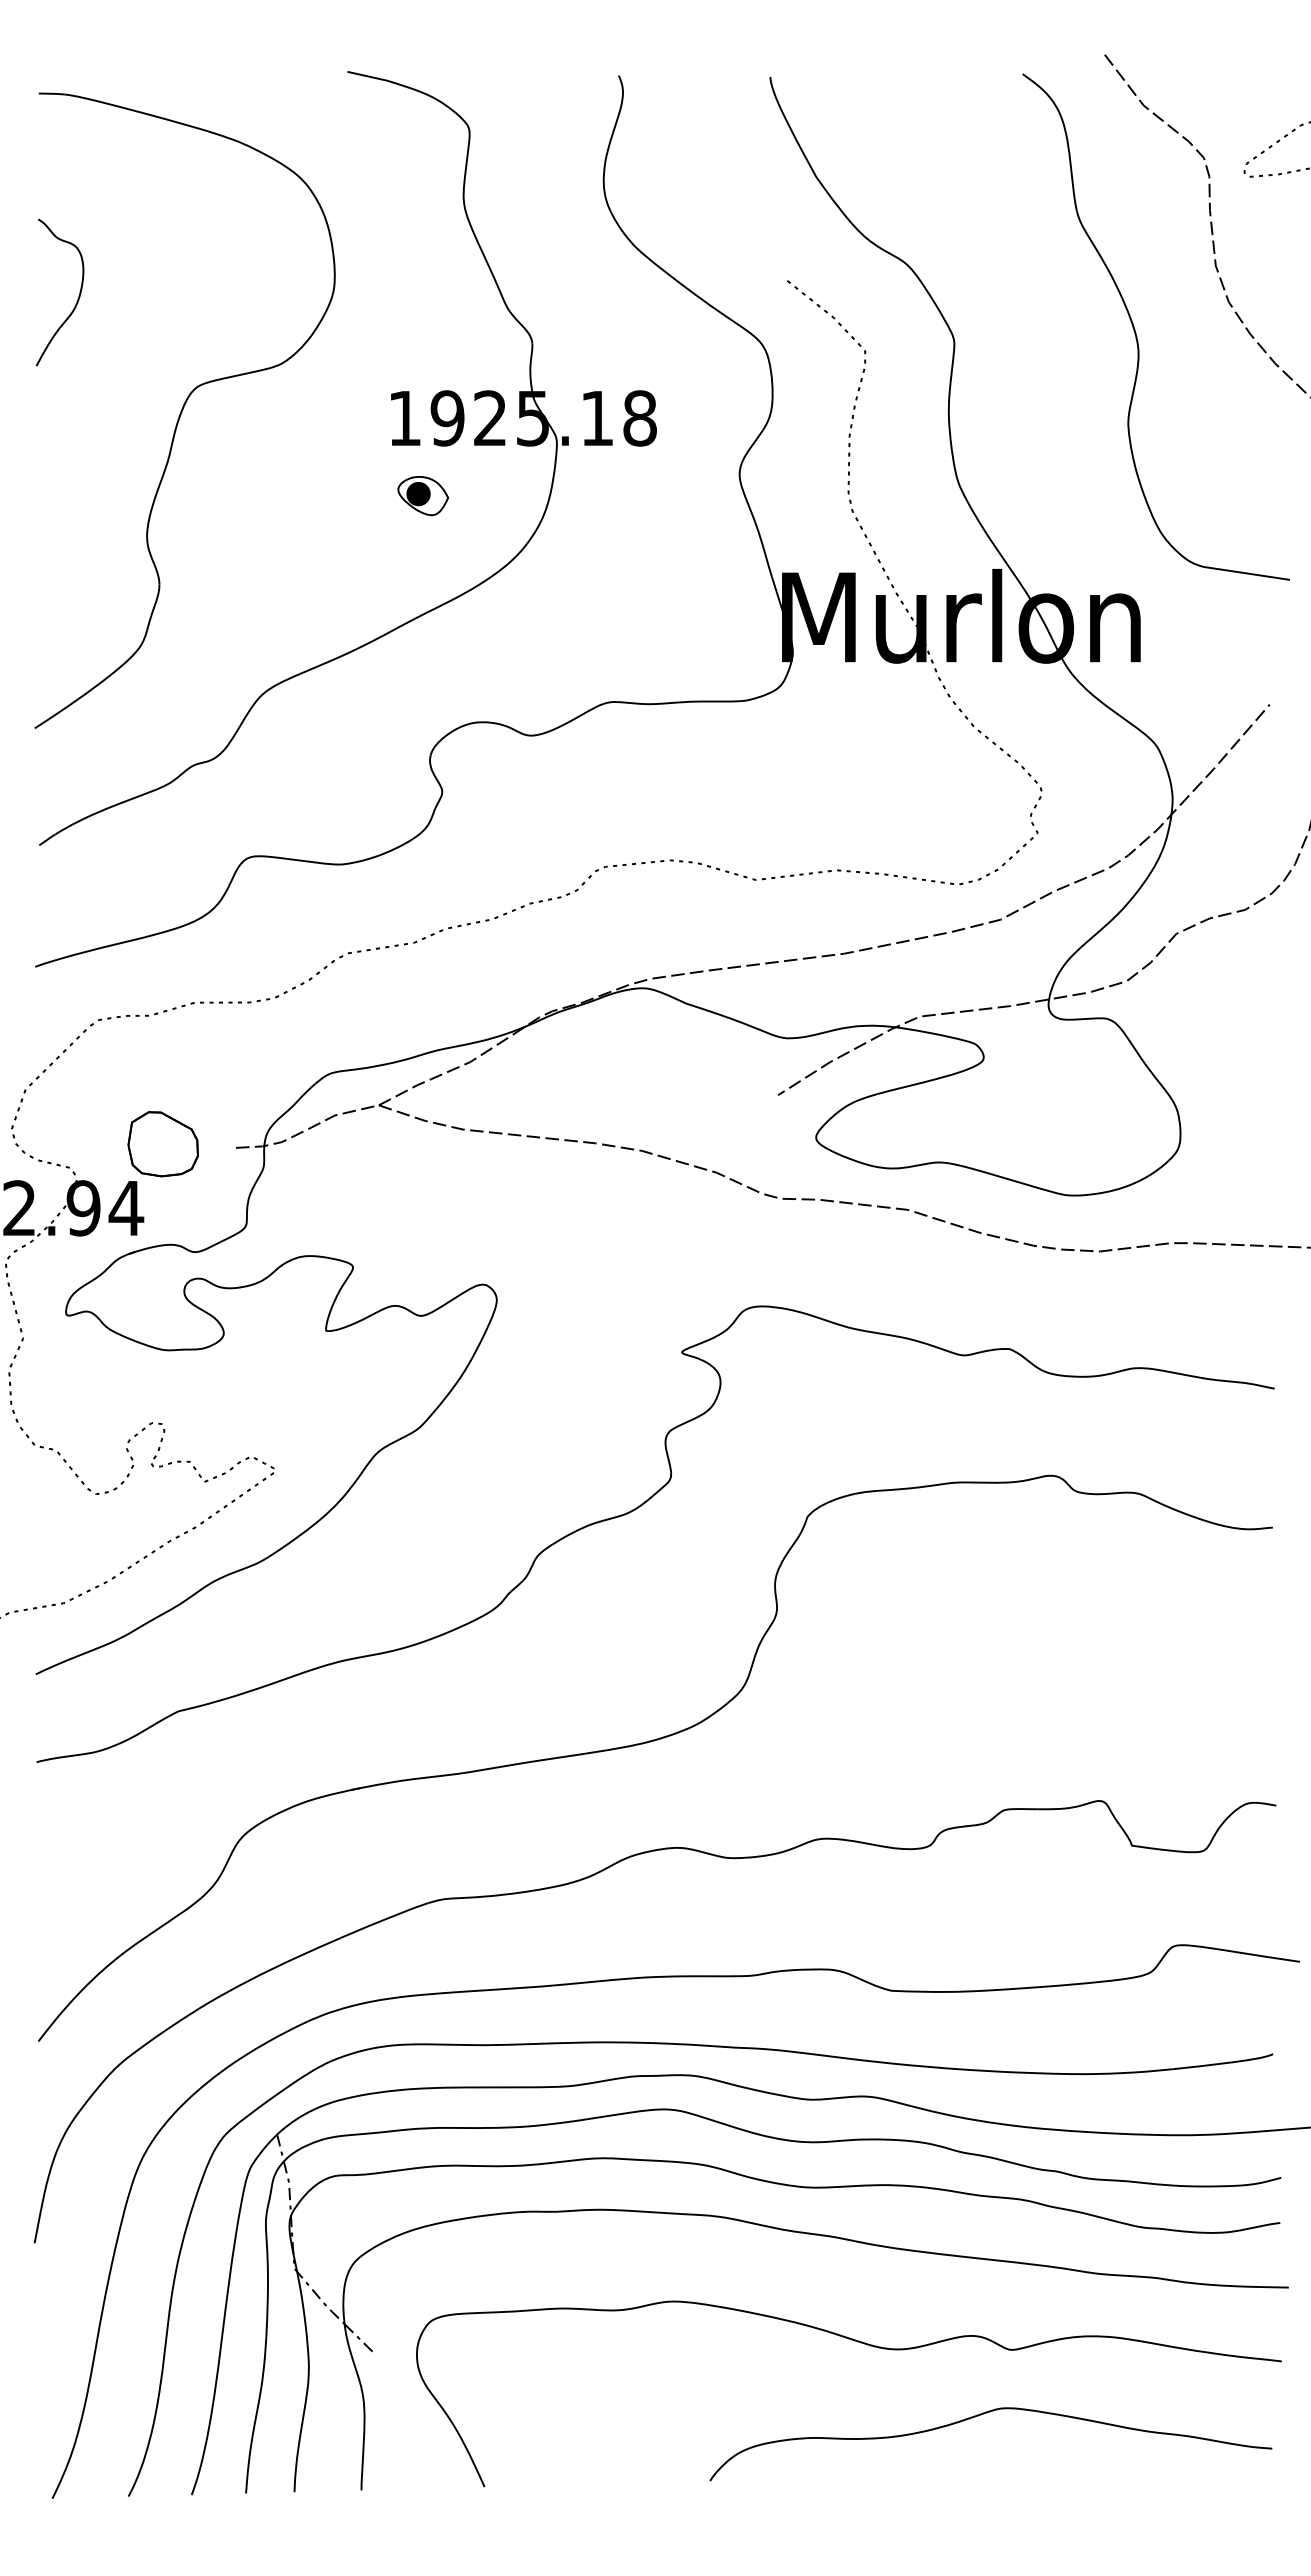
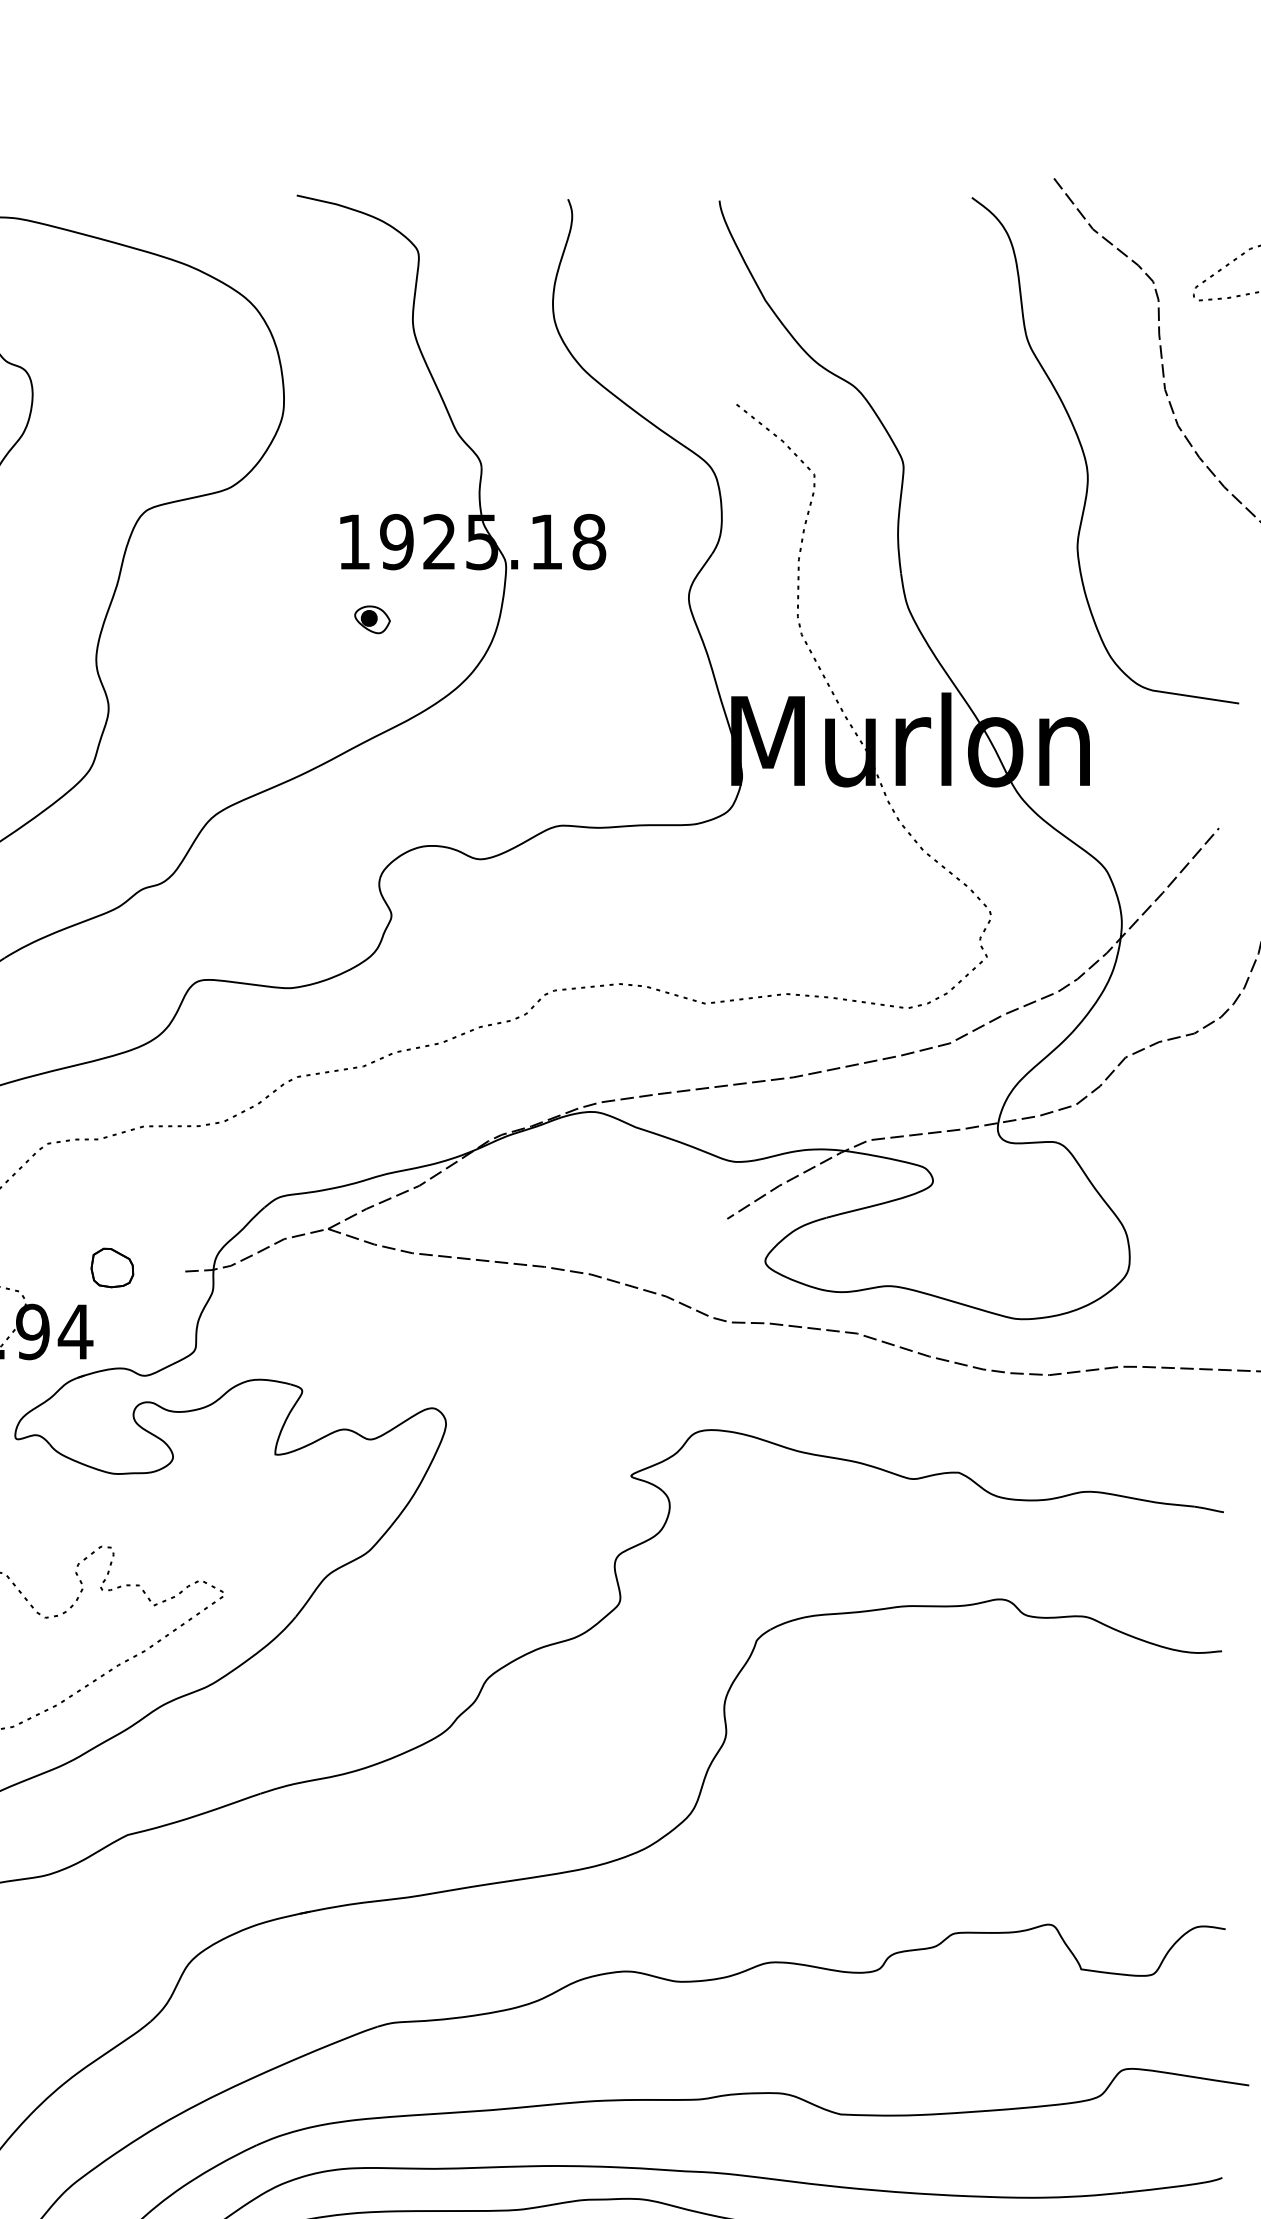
part: (423, 496) -> (372, 620), size x0.7
part: (162, 1144) -> (111, 1268), size x0.6

